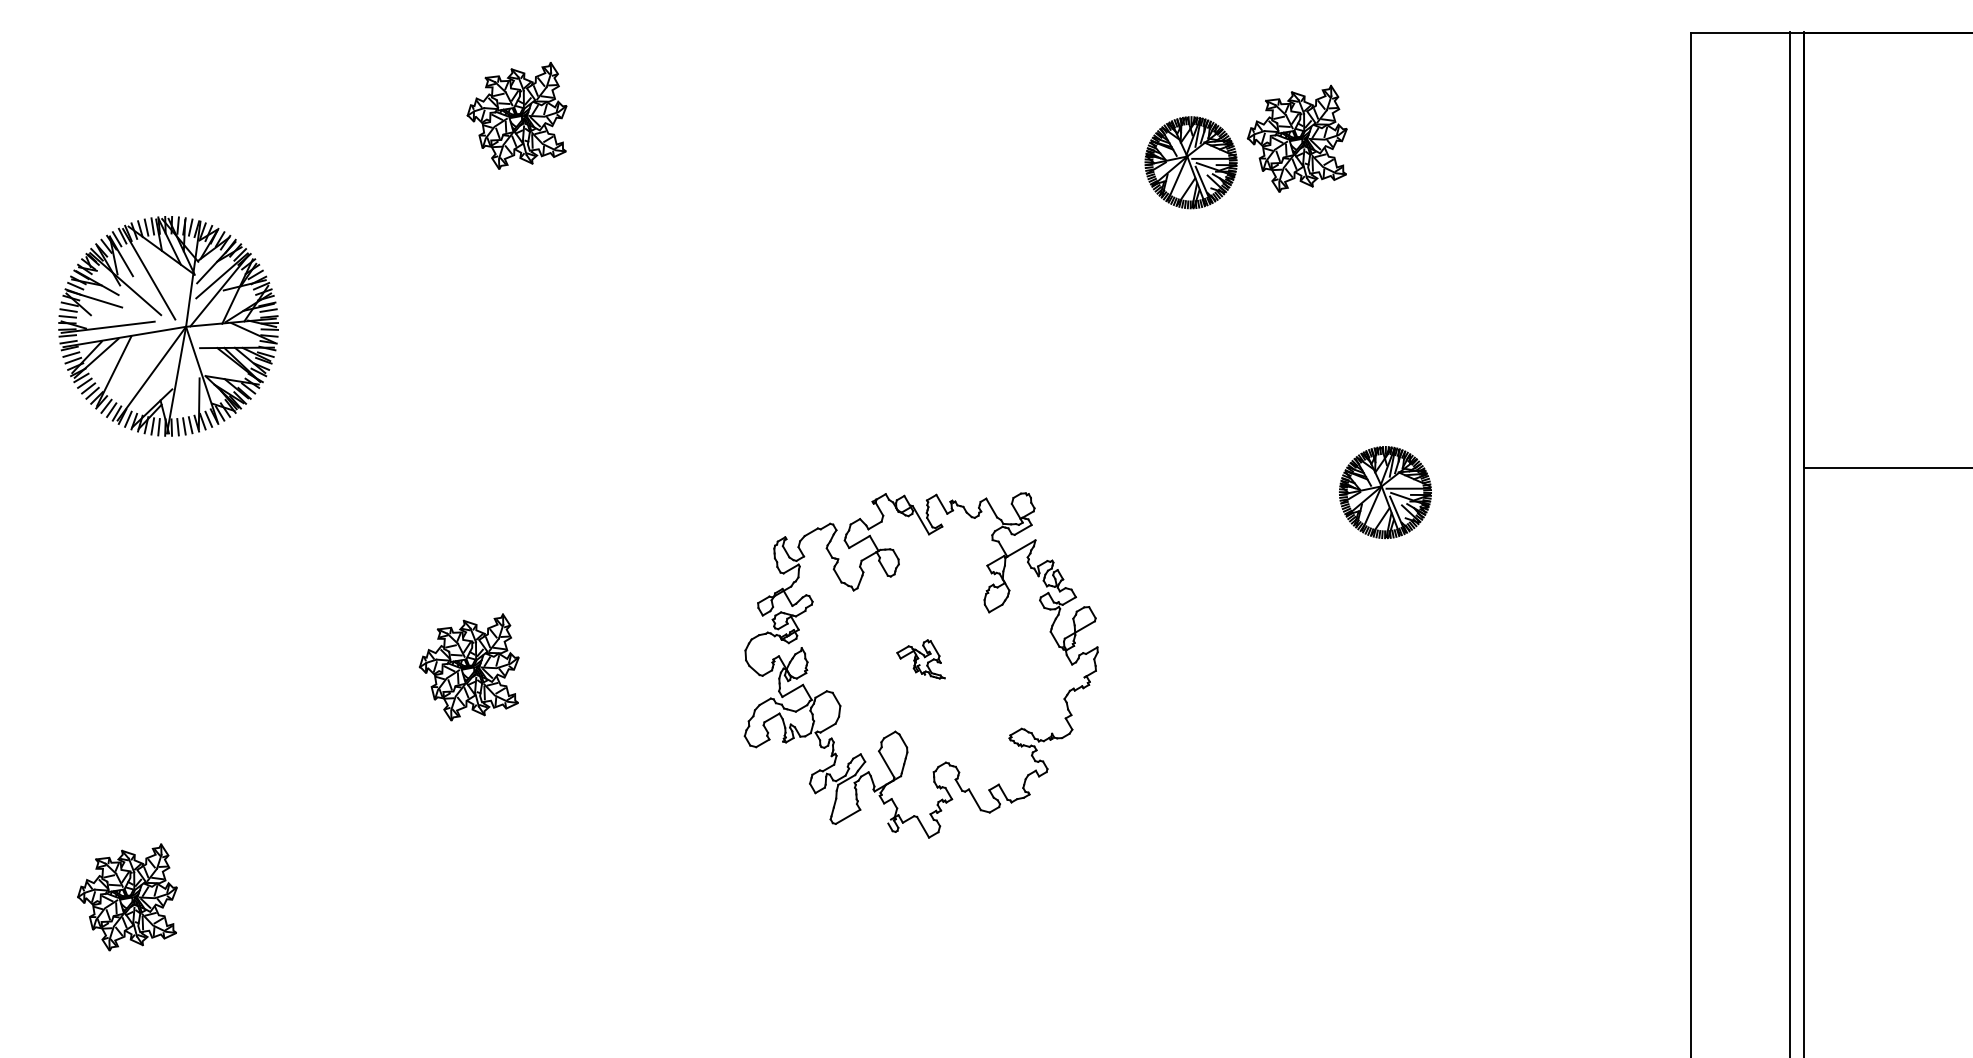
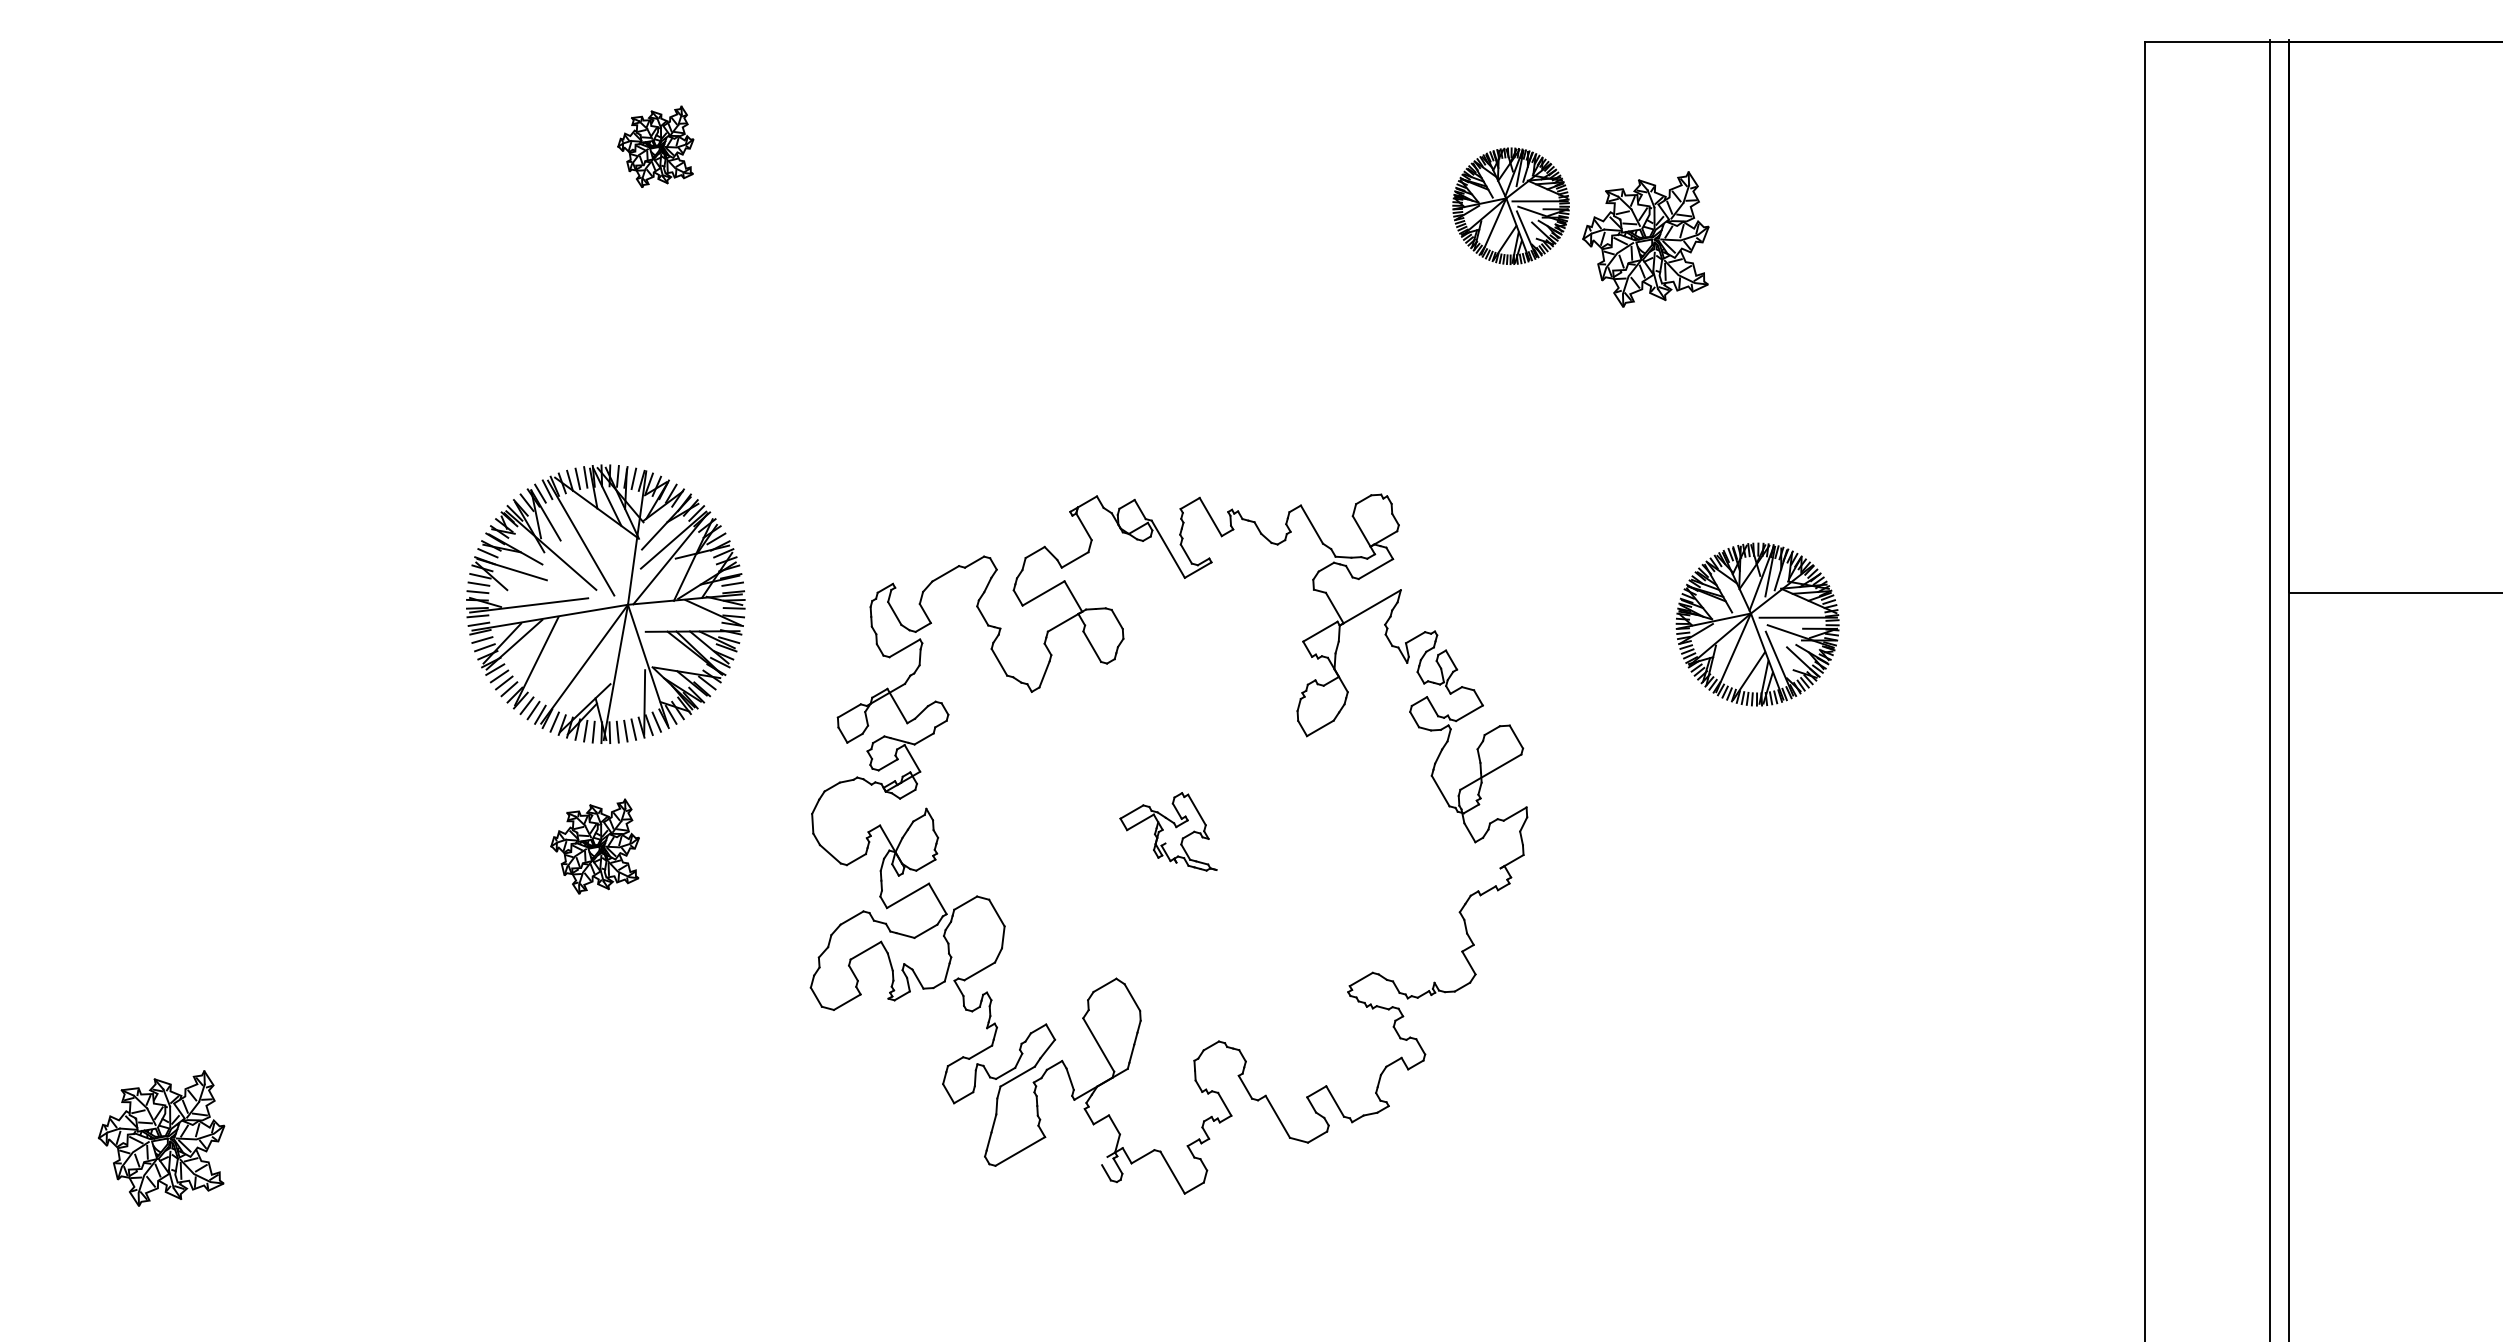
part: (516, 115) -> (655, 146), size x0.6
part: (1296, 138) -> (1644, 238), moved
part: (168, 326) -> (605, 604), moved
part: (1385, 492) -> (1757, 624), size x1.4
part: (920, 665) -> (1167, 844), size x1.6
part: (468, 667) -> (594, 846), size x0.7

